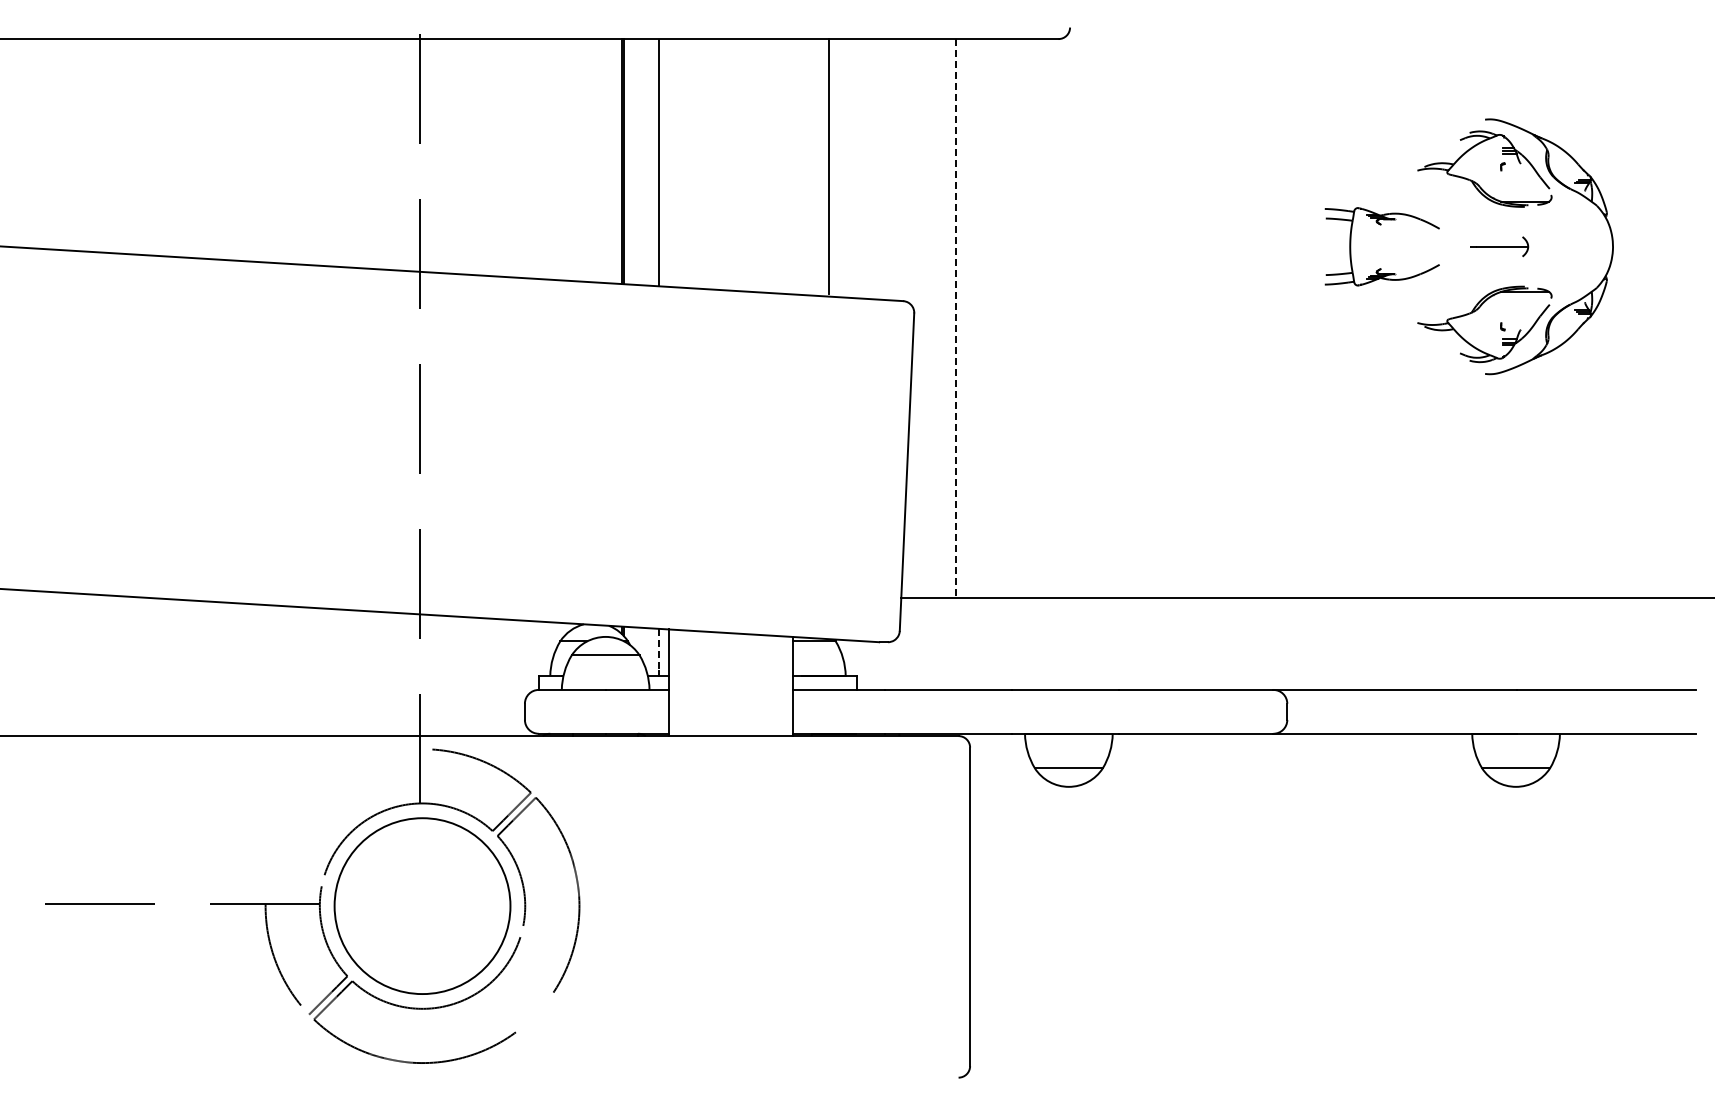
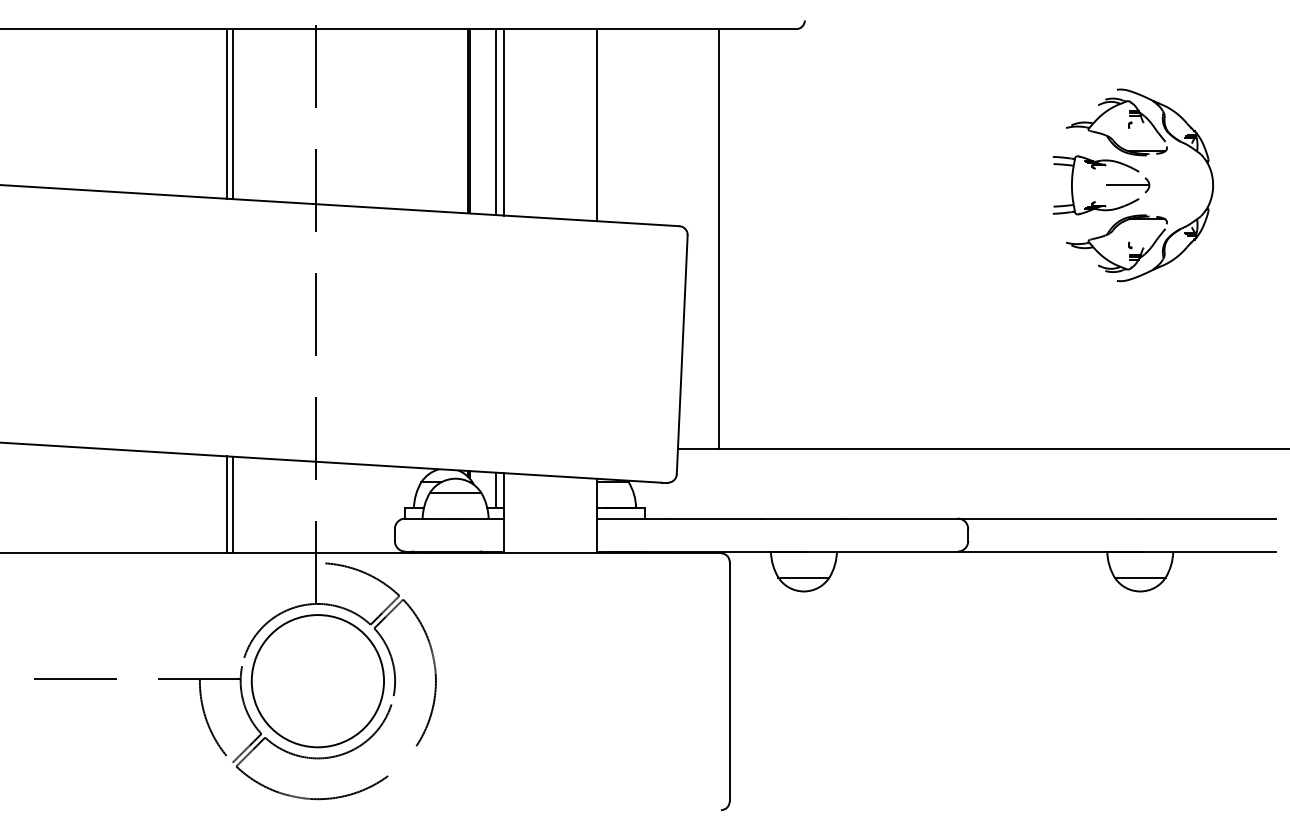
line: (301, 151) -> (226, 113), added
line: (310, 152) -> (233, 114), added
line: (669, 162) -> (503, 121), added
line: (829, 166) -> (596, 124), moved
part: (1381, 225) -> (1095, 169), moved
line: (956, 318) -> (719, 239), dashed -> solid
line: (658, 650) -> (495, 488), dashed -> solid
line: (301, 671) -> (226, 504), added
line: (310, 671) -> (233, 504), added

